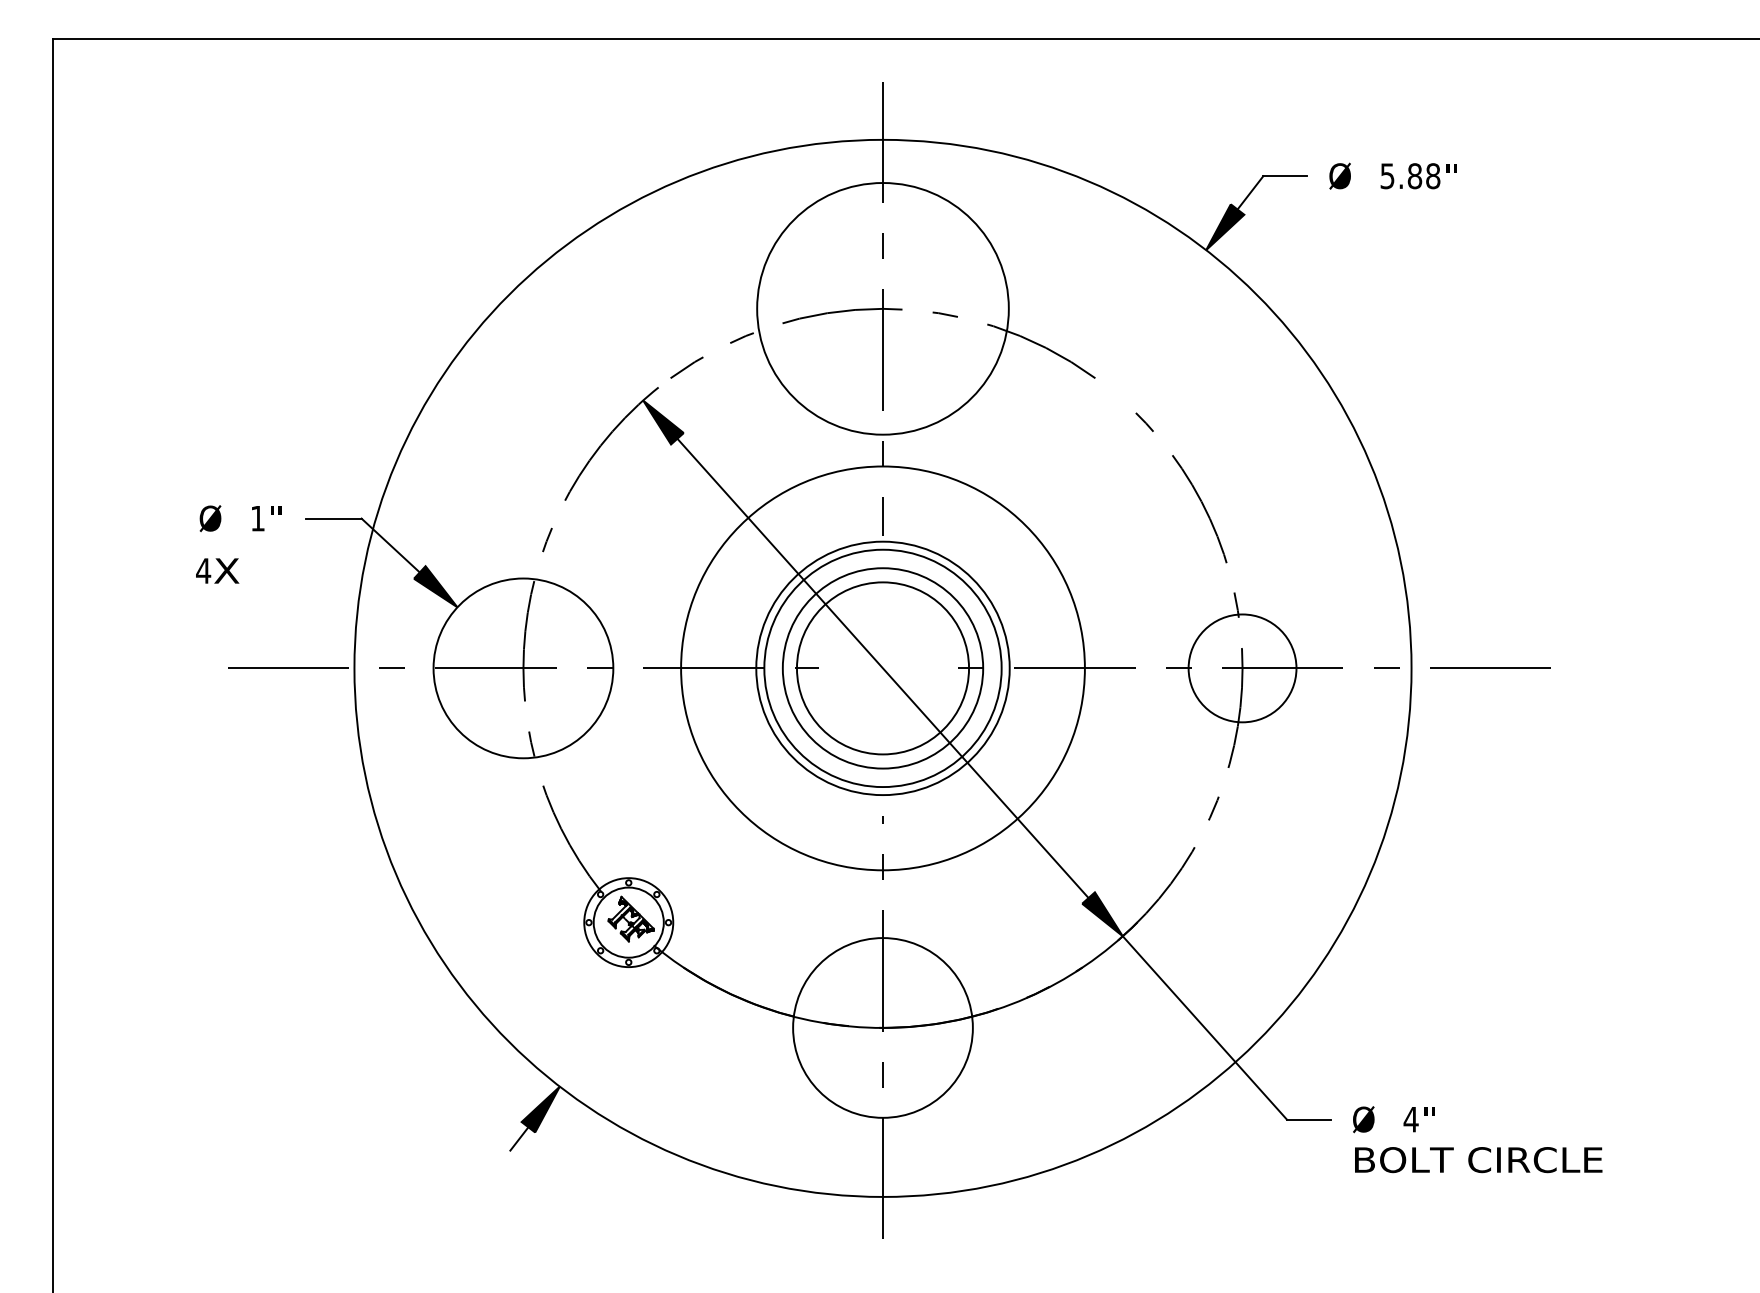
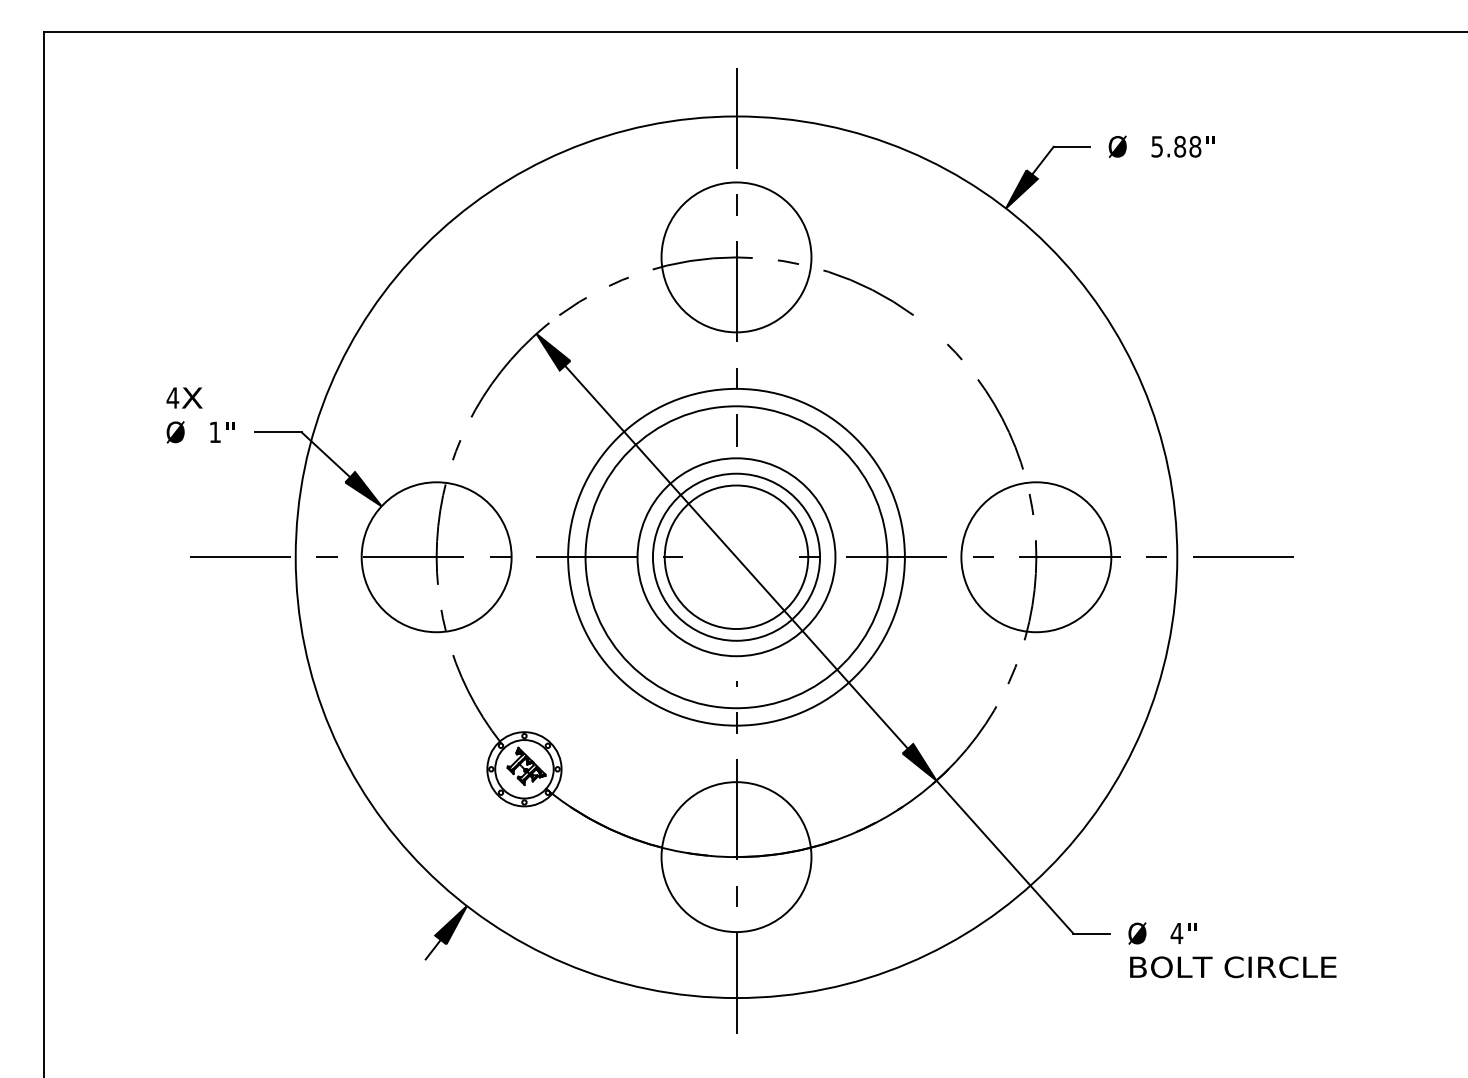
circle: (882, 308) -> (736, 257), size x0.71
text: (217, 570) -> (184, 397), moved
circle: (882, 668) -> (736, 557), size x1.43
circle: (1242, 668) -> (1036, 557), size x1.67

